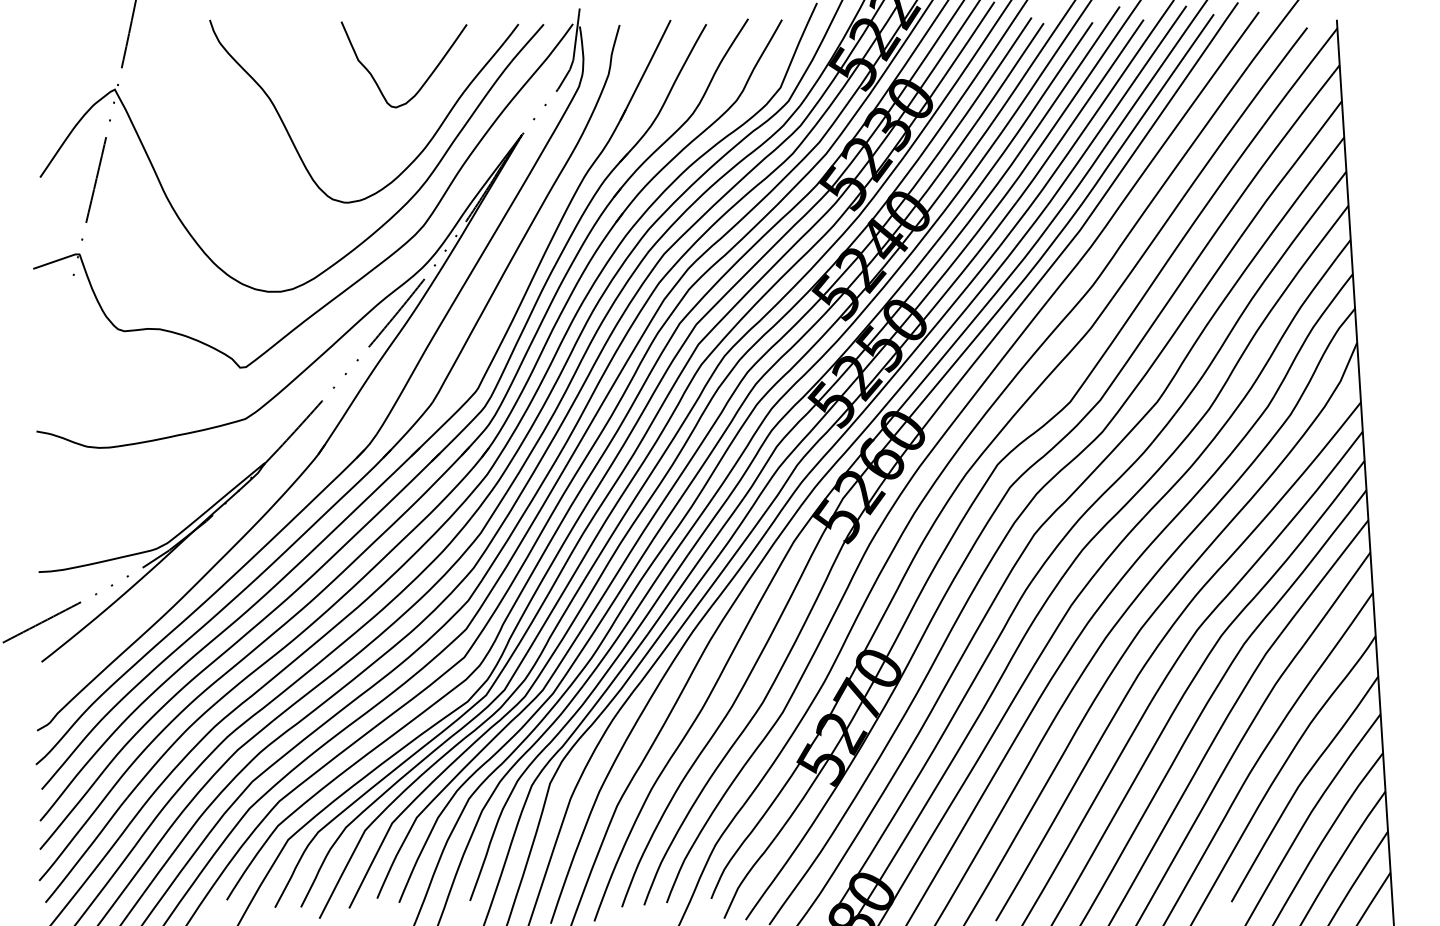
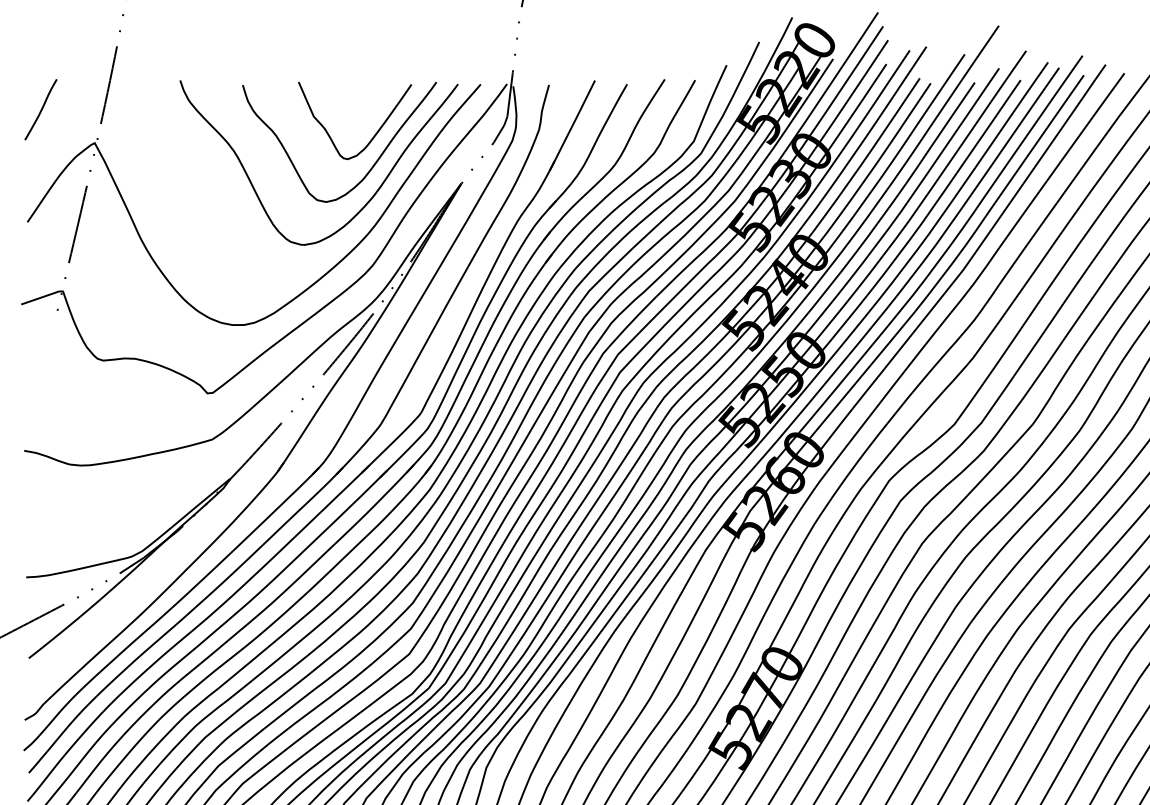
curve: (55, 52) -> (41, 109), added
curve: (421, 117) -> (370, 168), added

